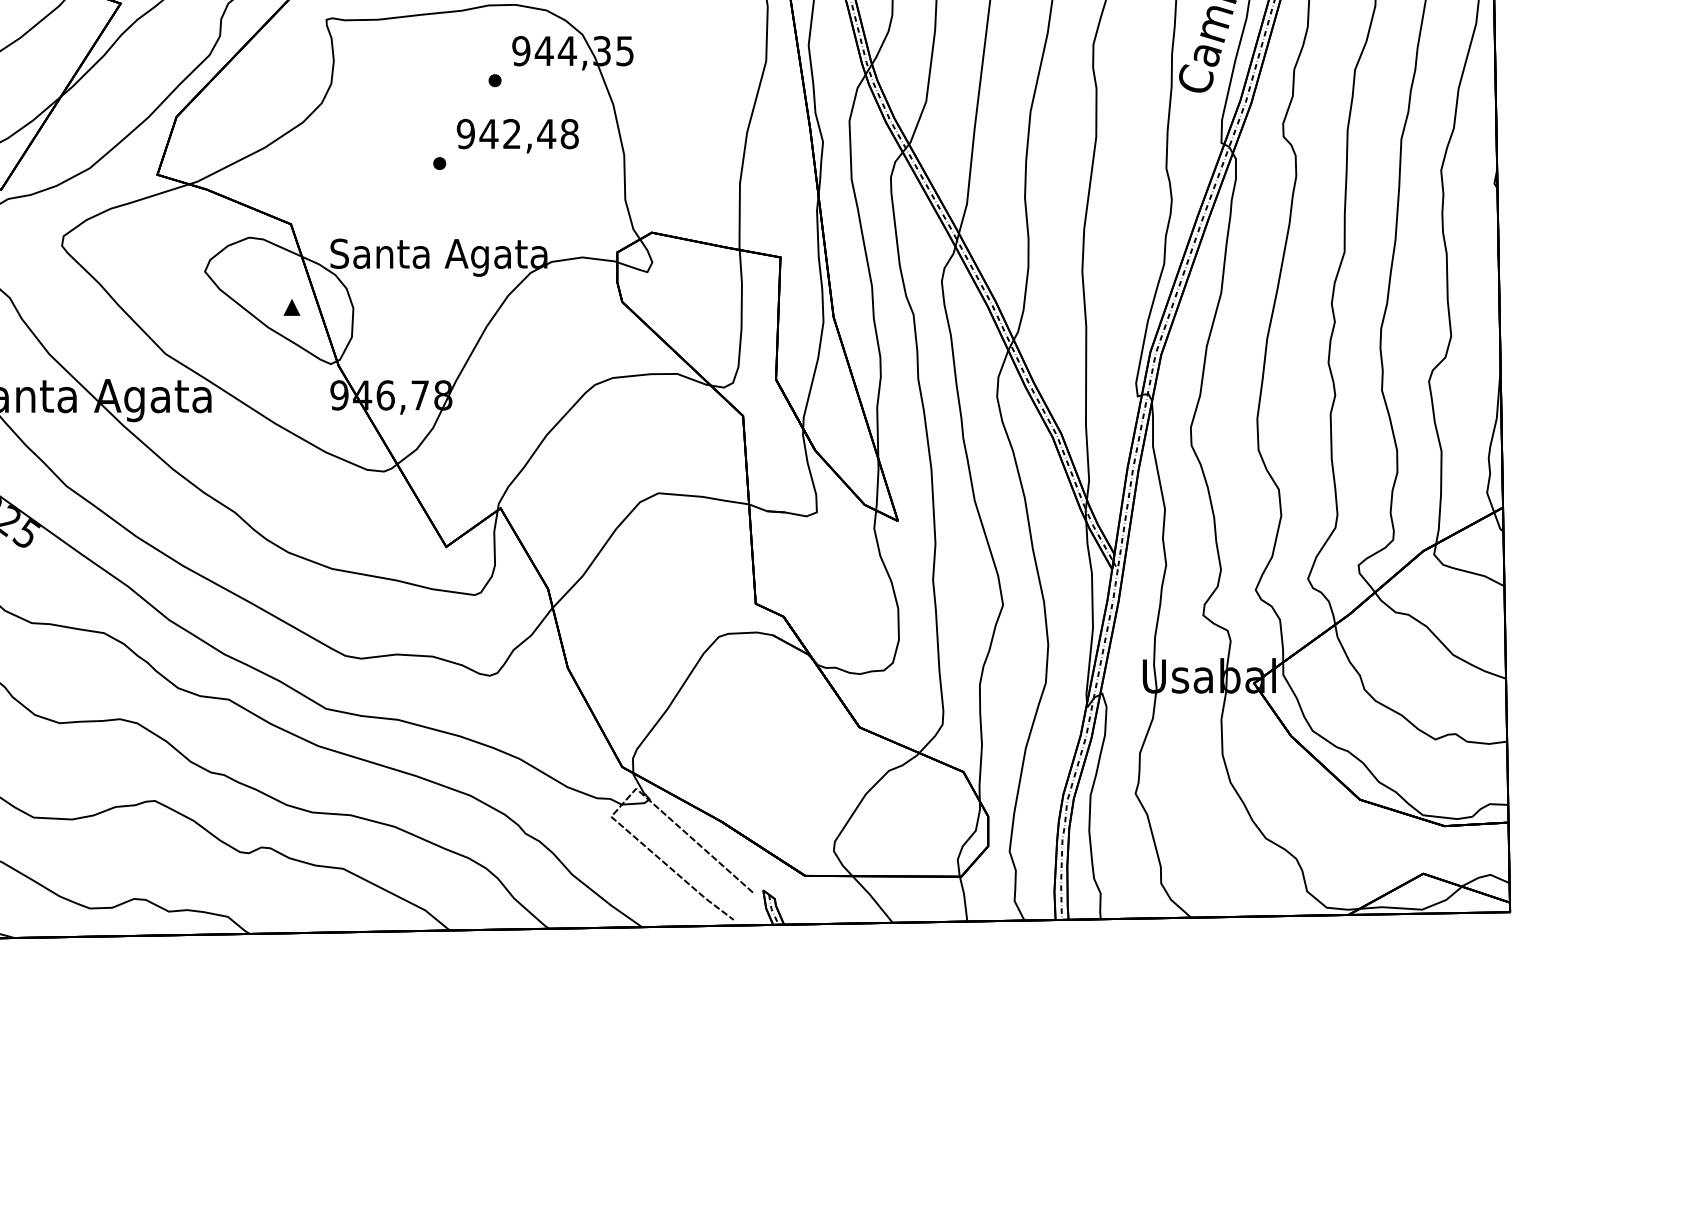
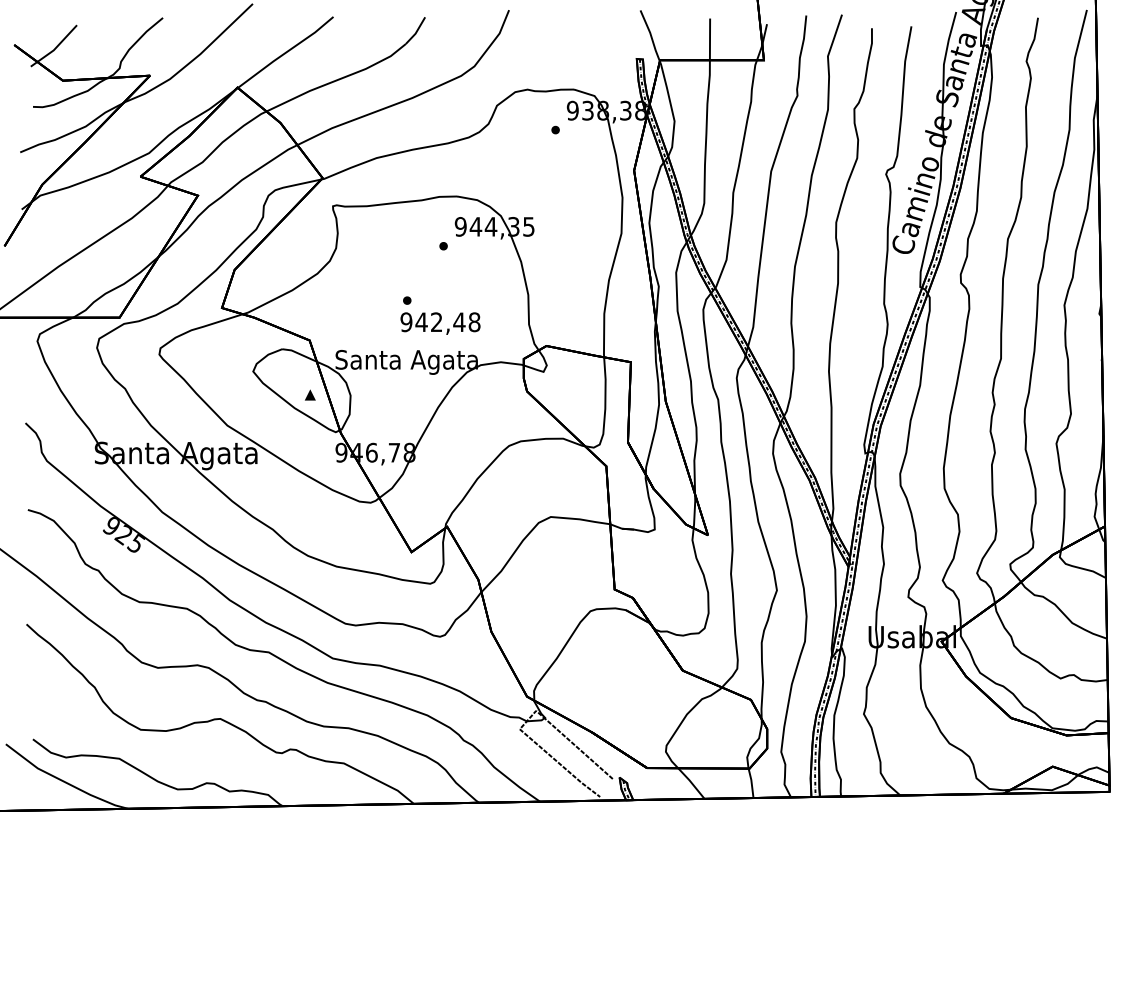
text: (517, 135) -> (440, 323), moved

